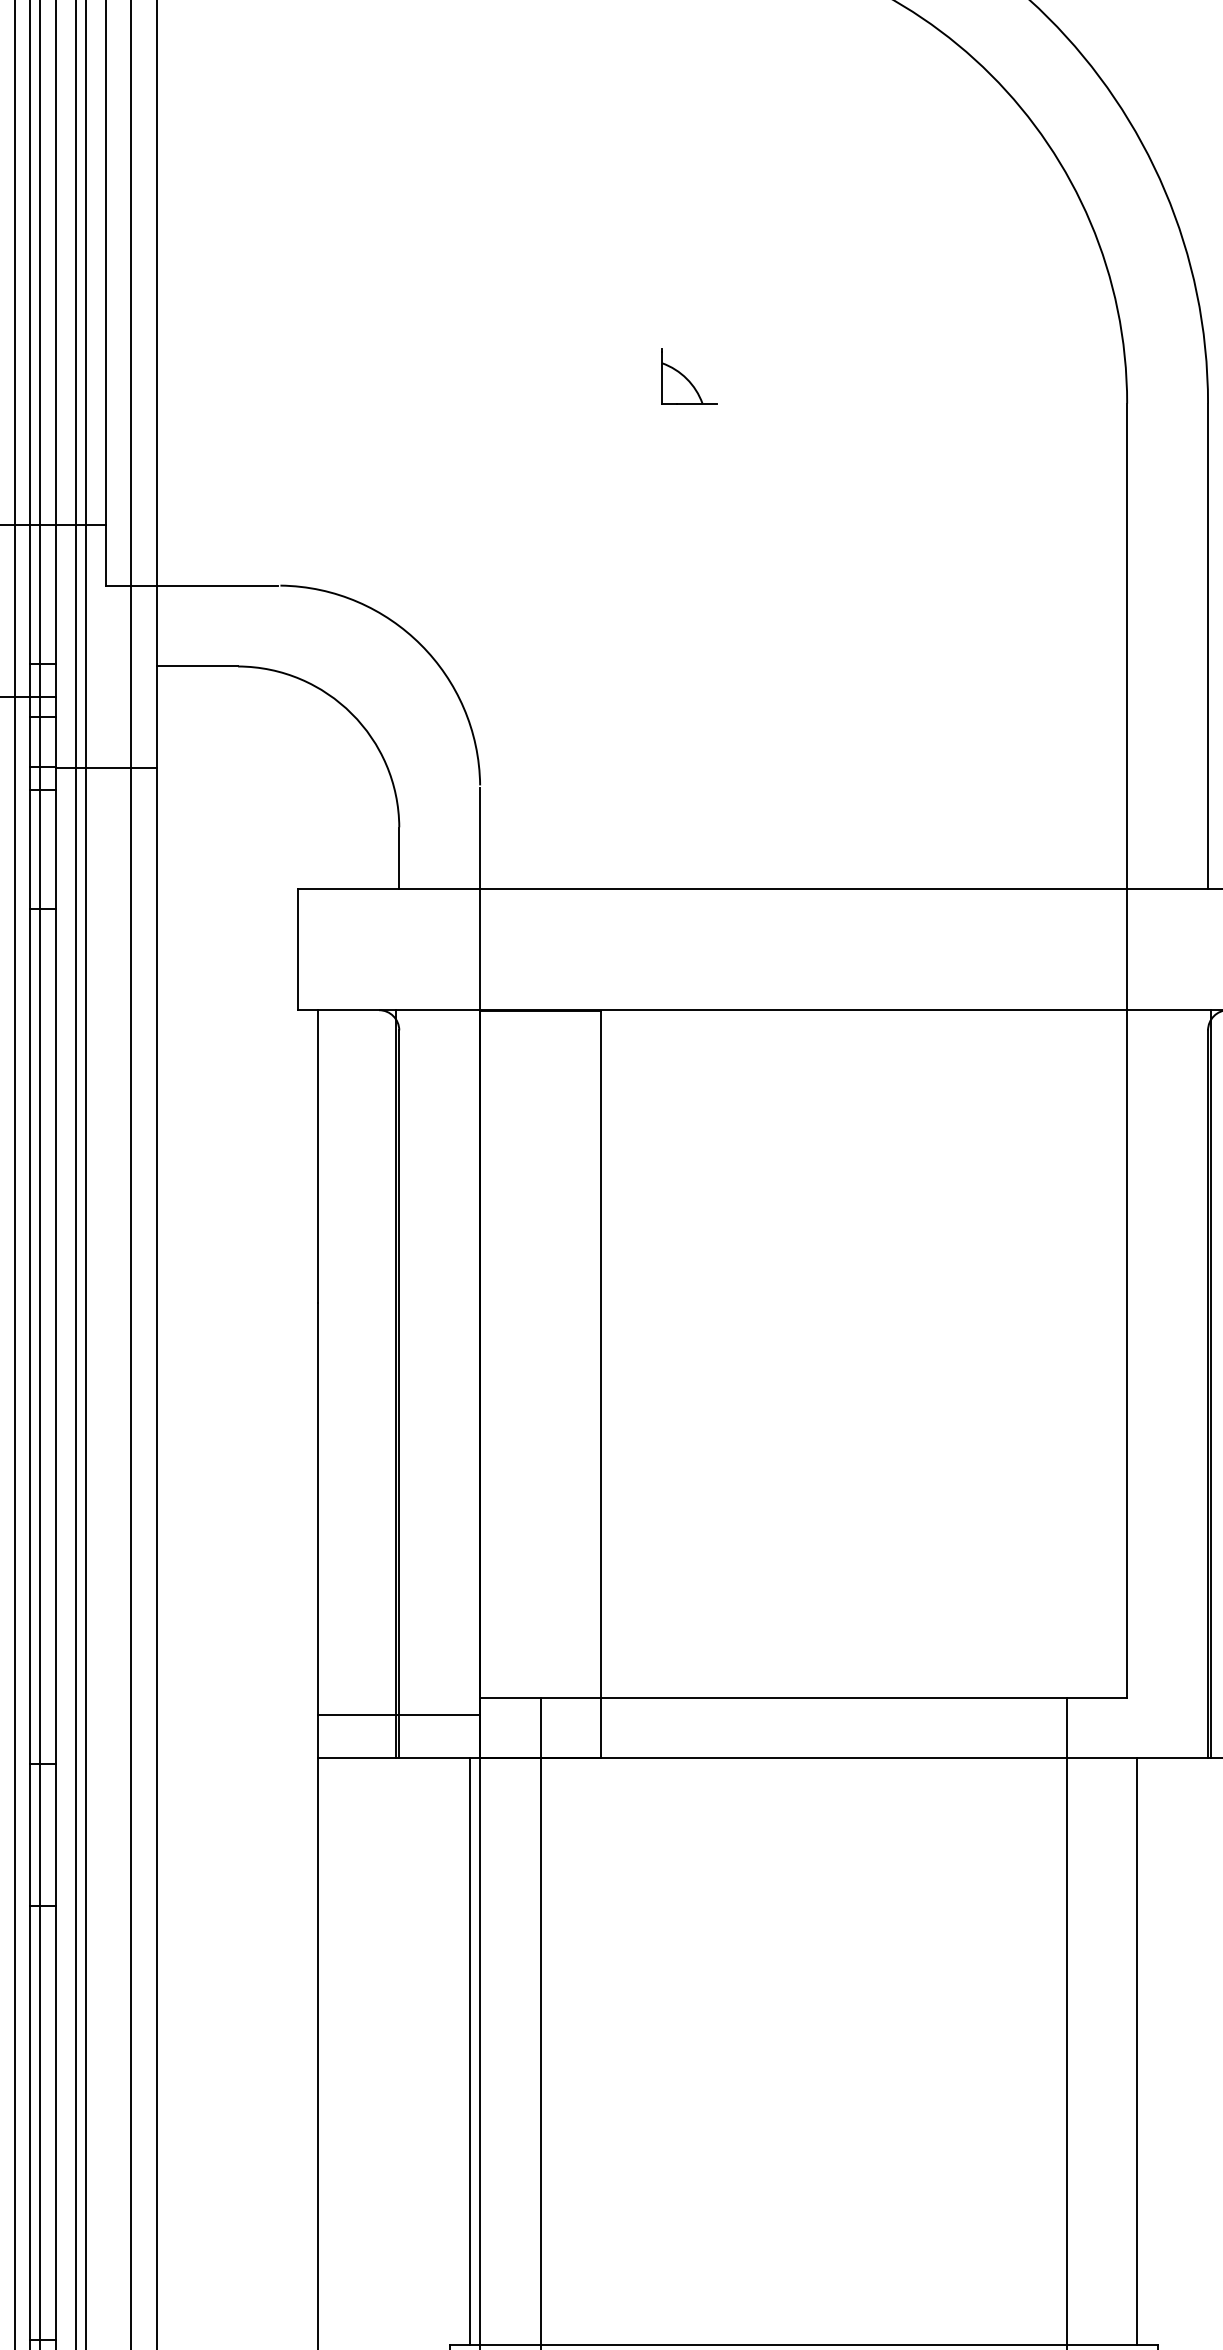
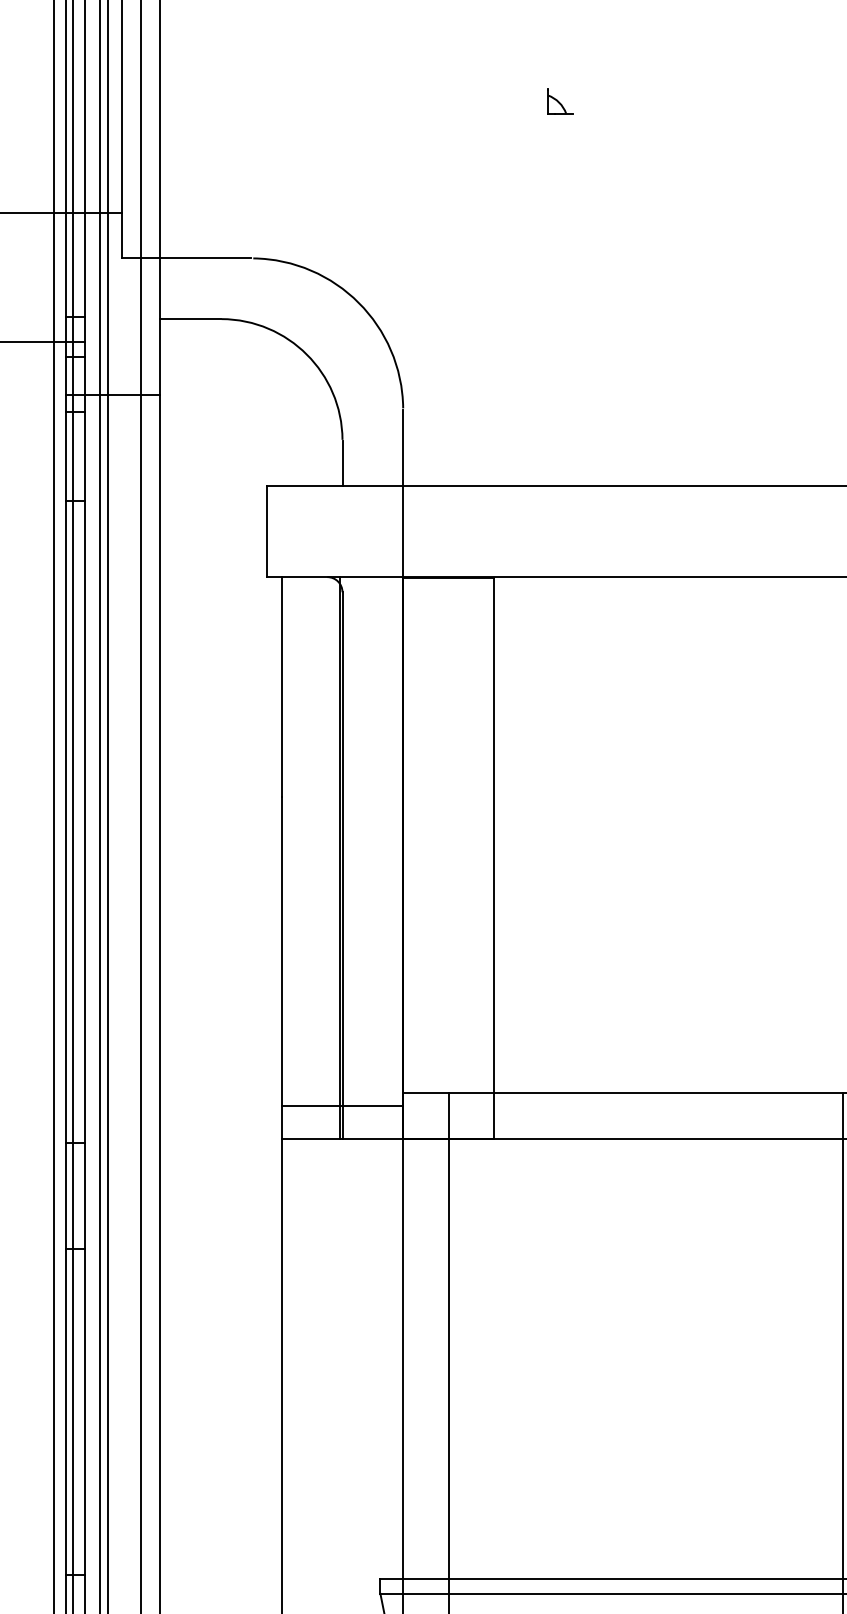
part: (689, 376) -> (560, 101), size x0.6
line: (470, 2051) -> (395, 1358), removed

